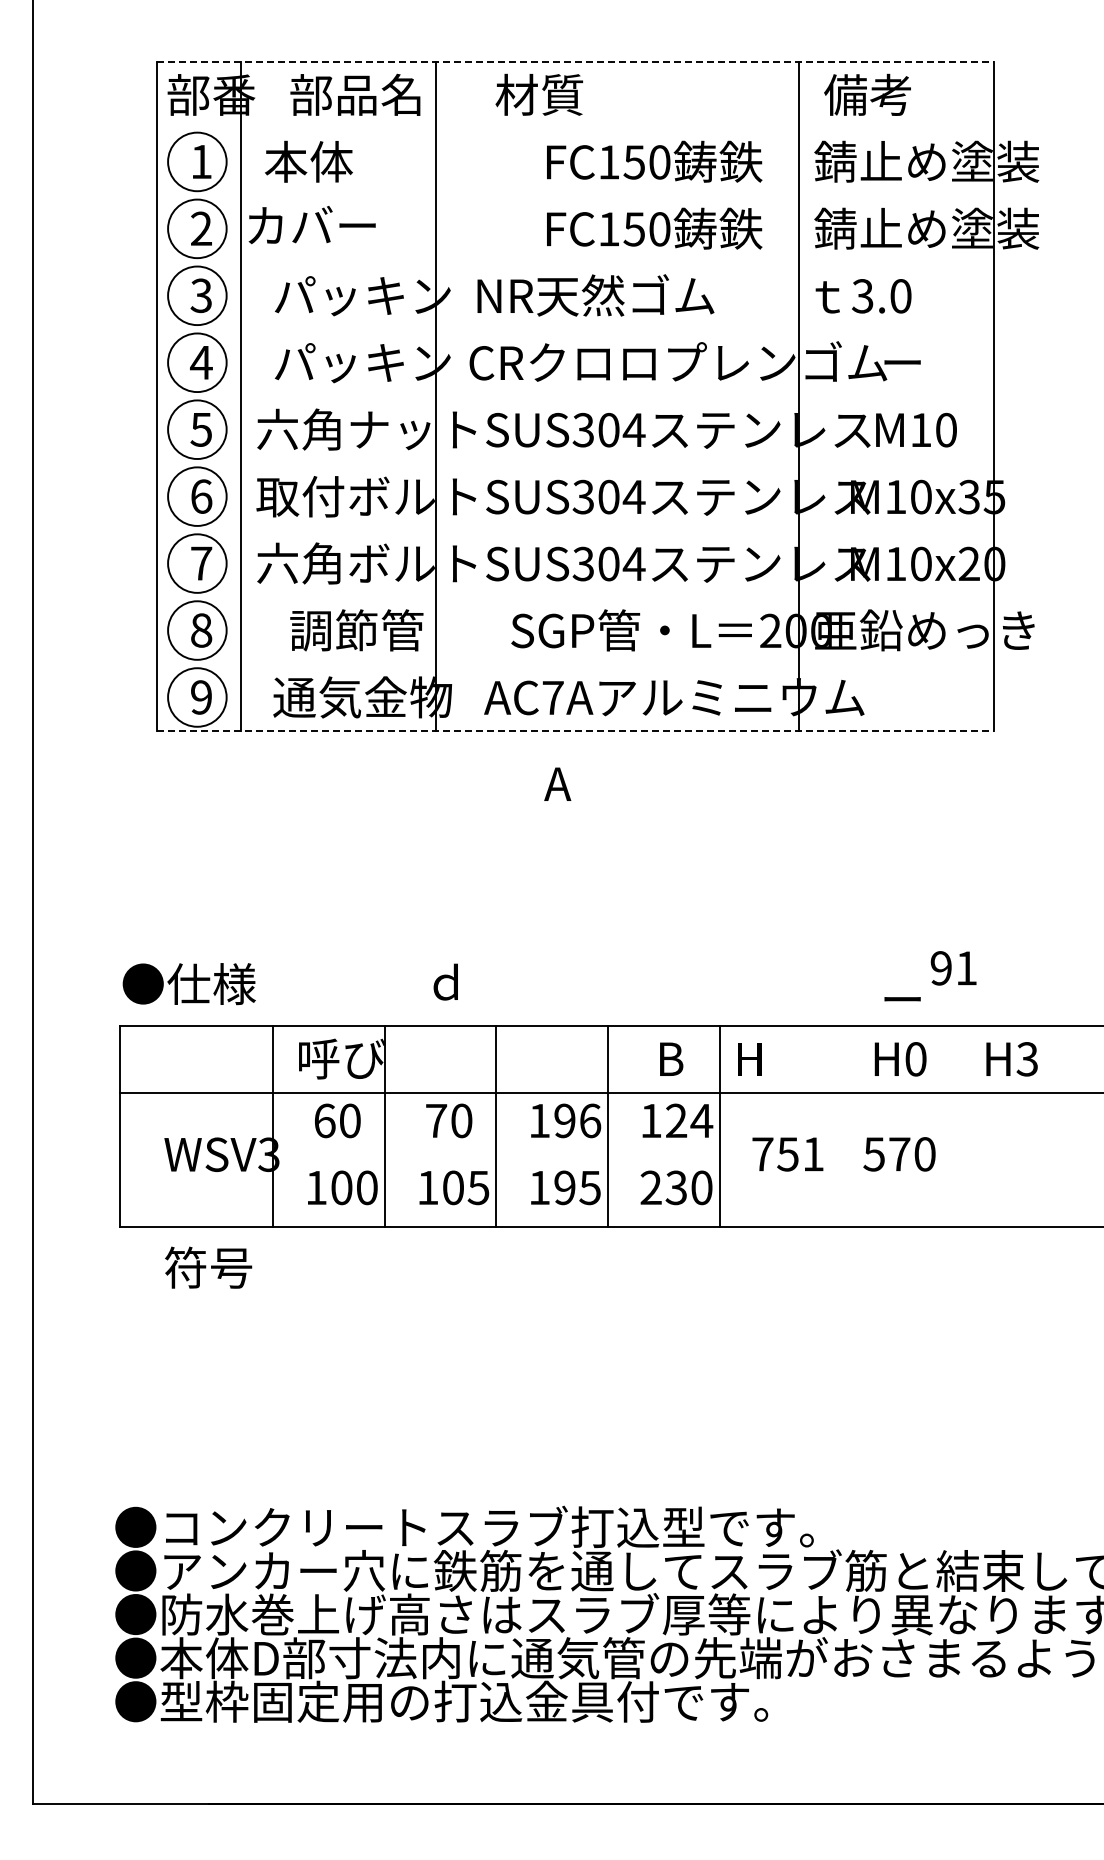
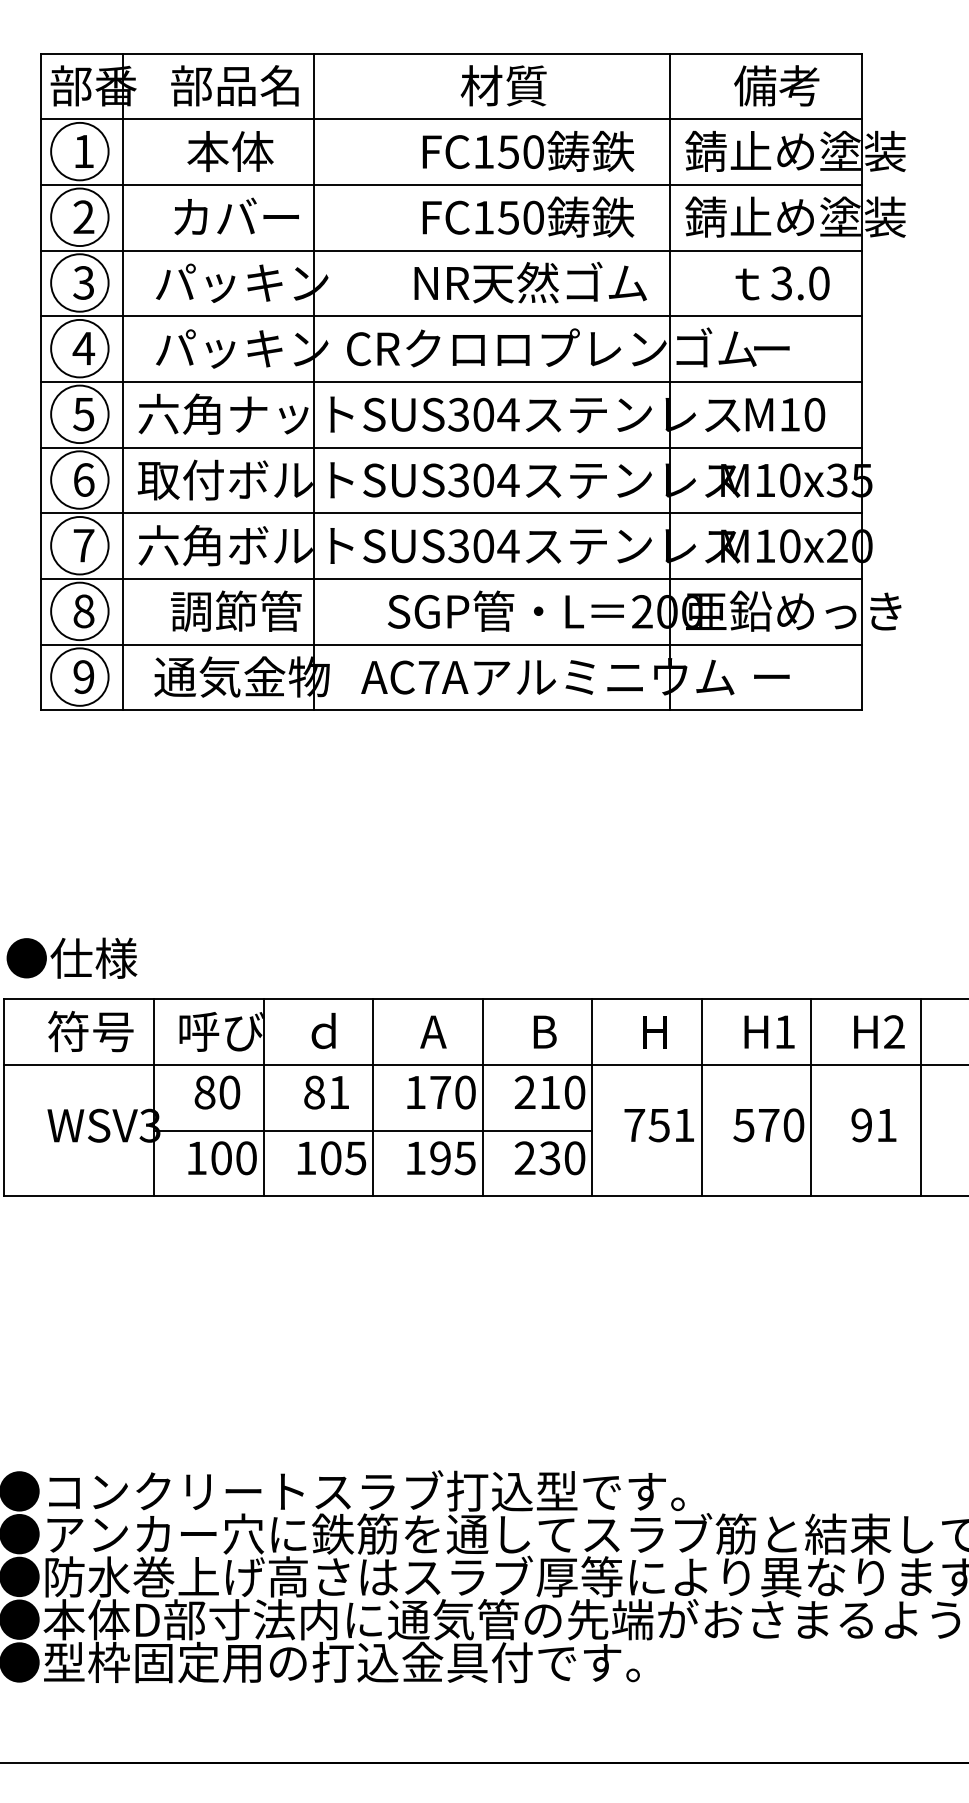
line: (576, 62) -> (451, 54), dashed -> solid
text: (539, 94) -> (503, 85), moved
text: (867, 94) -> (776, 85), moved
line: (575, 128) -> (450, 118), added
text: (308, 161) -> (230, 151), moved
line: (575, 195) -> (450, 184), added
text: (311, 225) -> (236, 216), moved
line: (575, 262) -> (450, 250), added
text: (595, 295) -> (530, 282), moved
text: (863, 296) -> (782, 283), moved
line: (575, 329) -> (450, 316), added
line: (575, 396) -> (450, 381), added
line: (575, 463) -> (450, 447), added
line: (575, 530) -> (450, 513), added
line: (575, 597) -> (450, 578), added
line: (575, 664) -> (450, 644), added
line: (576, 731) -> (451, 710), dashed -> solid
text: (557, 783) -> (433, 1031), moved
text: (953, 968) -> (873, 1125), moved
text: (445, 981) -> (323, 1030), moved
text: (902, 999) -> (771, 677), moved
text: (749, 1059) -> (654, 1032), moved
text: (915, 1059) -> (784, 1032), H0 -> H1
text: (1027, 1059) -> (894, 1032), H3 -> H2
text: (324, 1120) -> (204, 1092), 60 -> 80
text: (449, 1120) -> (327, 1092), 70 -> 81
text: (577, 1120) -> (452, 1092), 196 -> 170
text: (676, 1120) -> (549, 1092), 124 -> 210
line: (831, 1125) -> (702, 1097), added
line: (942, 1125) -> (810, 1097), added
line: (1054, 1125) -> (920, 1097), added
line: (496, 1159) -> (373, 1130), added
text: (208, 1267) -> (90, 1031), moved

